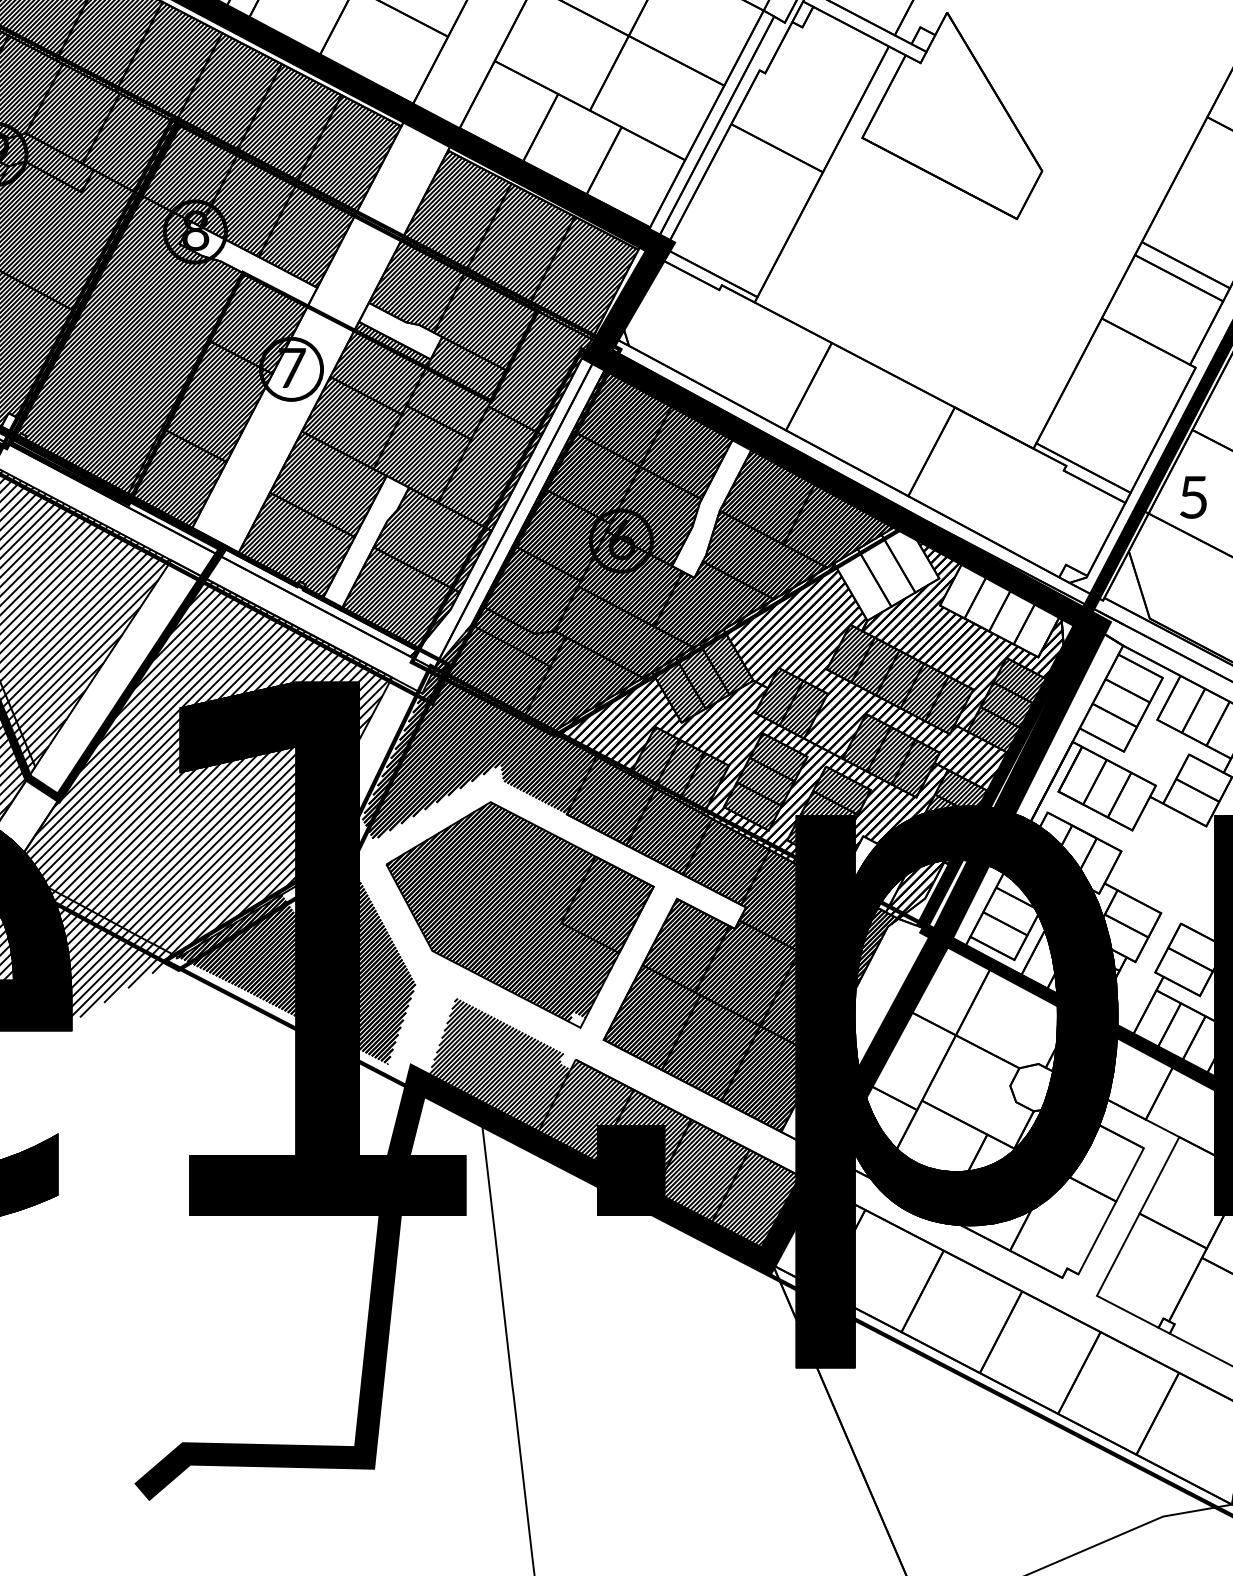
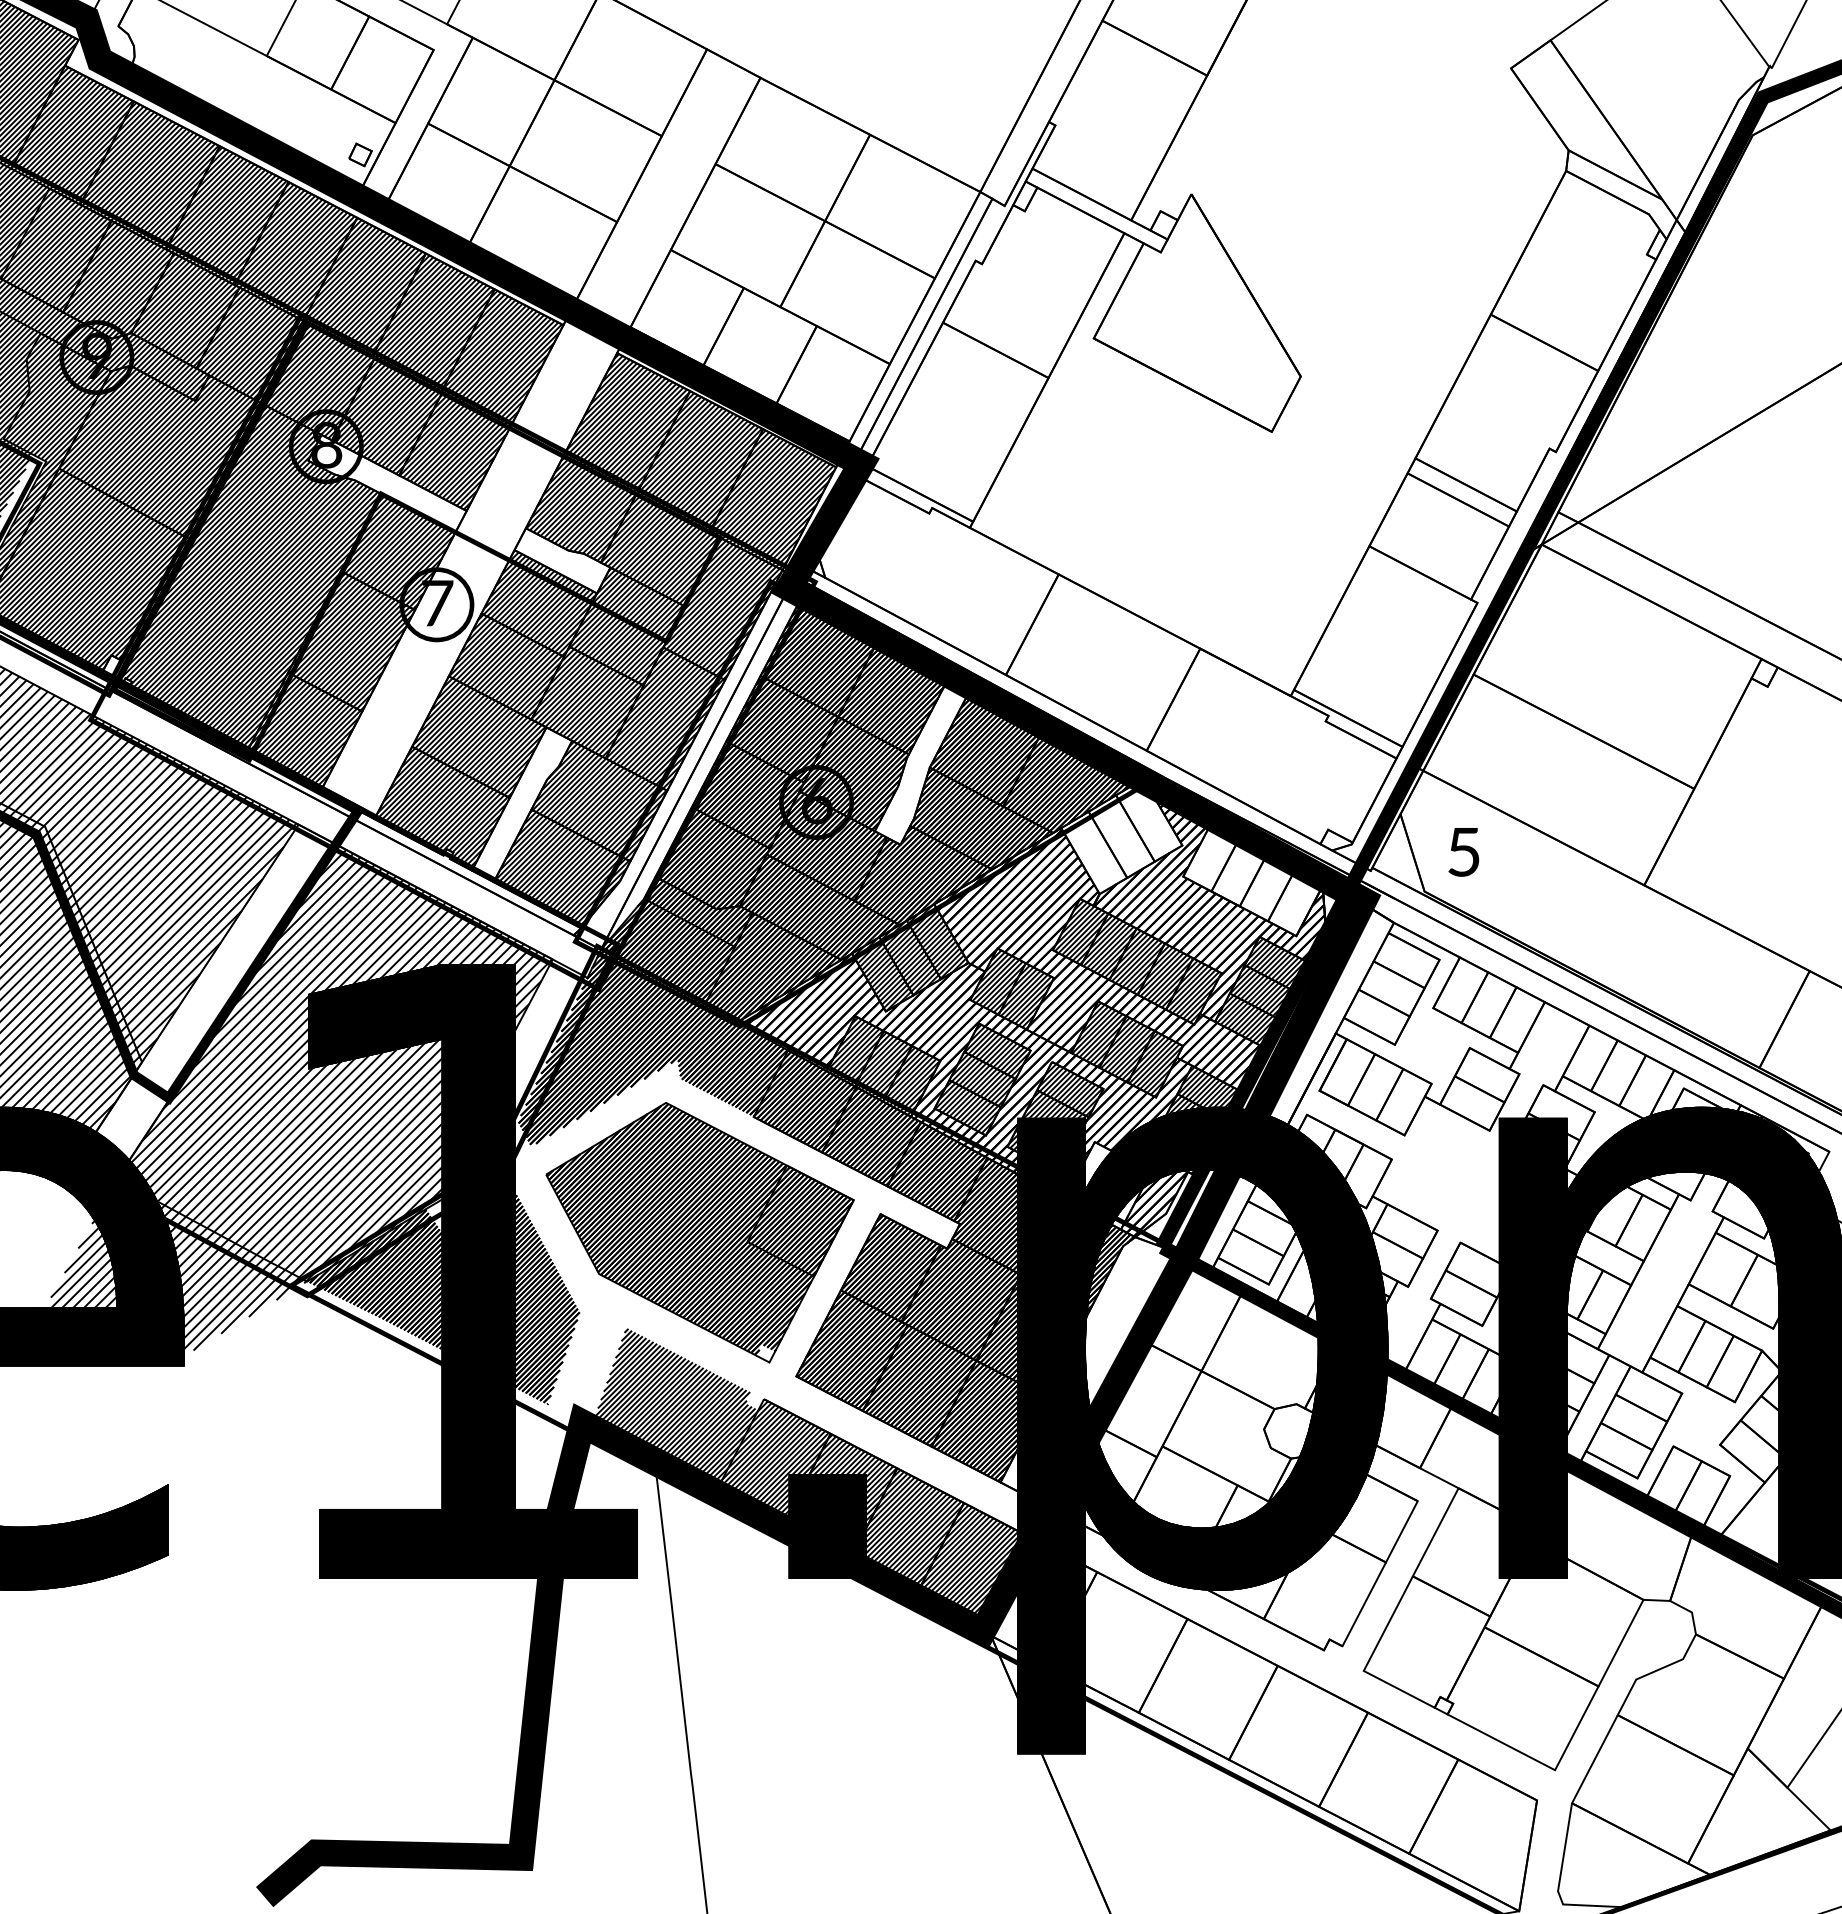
text: (1193, 497) -> (1463, 852), moved

